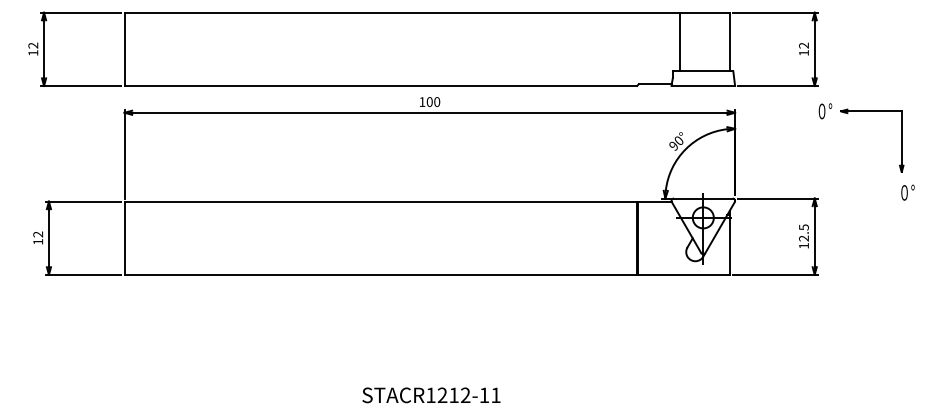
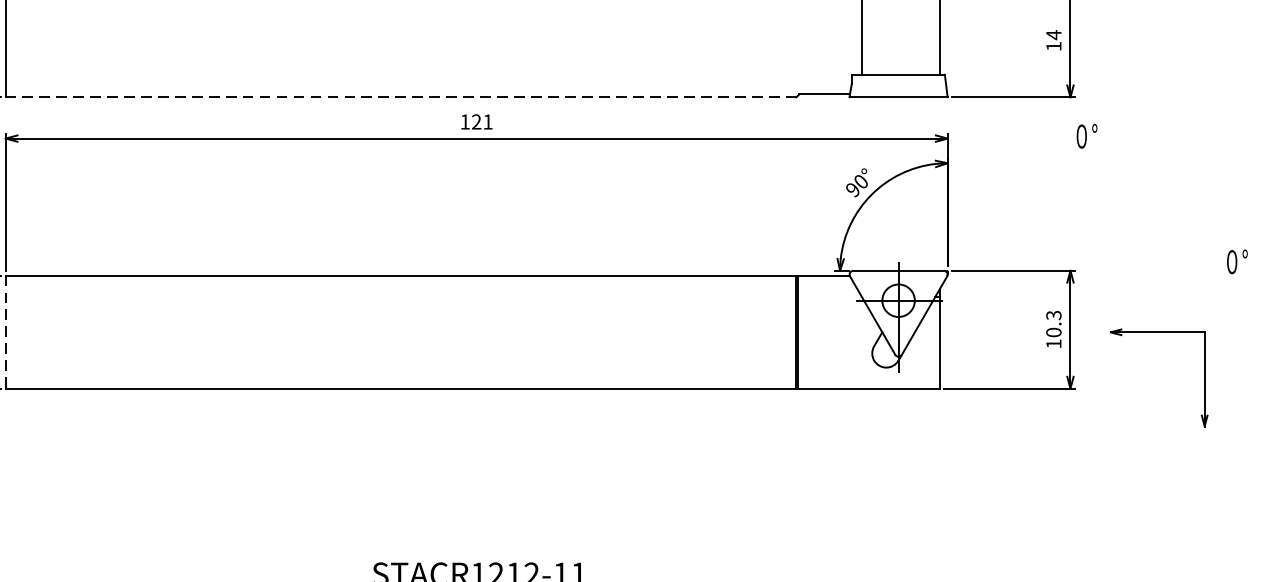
text: (803, 45) -> (1053, 34), 12 -> 14
line: (380, 85) -> (400, 96), solid -> dashed
text: (433, 101) -> (482, 121), 100 -> 121
part: (872, 111) -> (1159, 332), moved
text: (907, 192) -> (1236, 261), moved
text: (803, 232) -> (1053, 323), 12.5 -> 10.3
line: (124, 238) -> (5, 332), solid -> dashed

